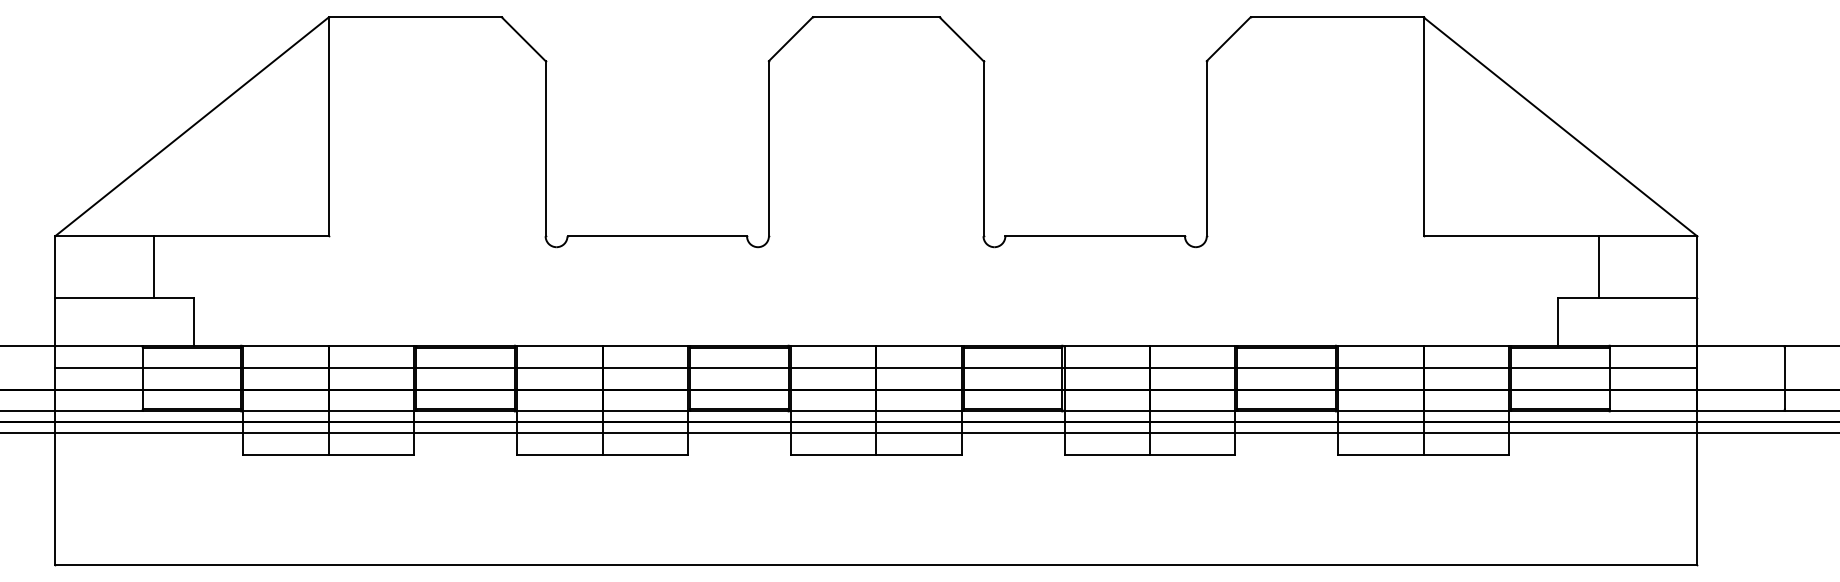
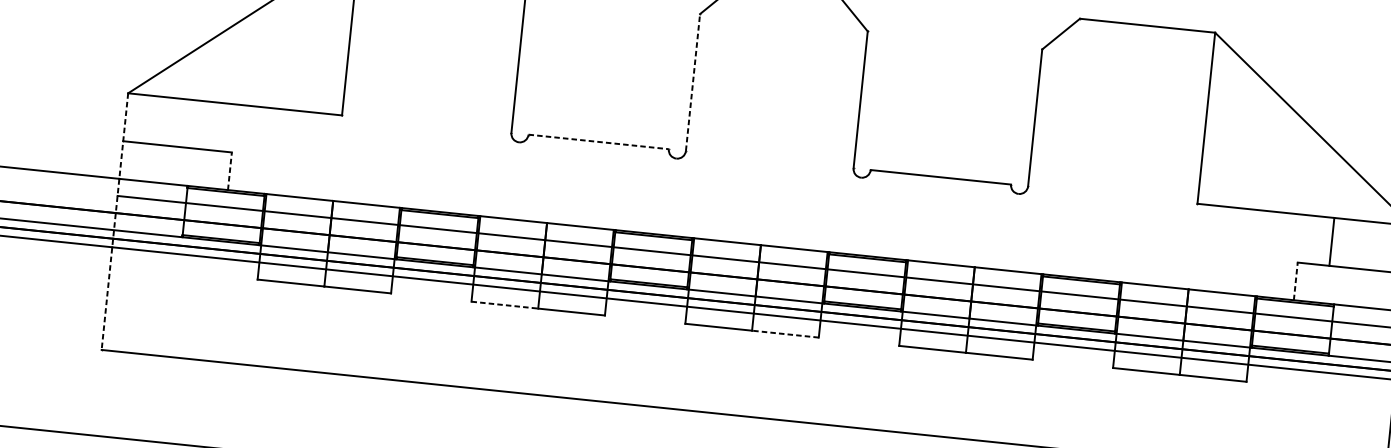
line: (768, 148) -> (692, 82), solid -> dashed
line: (657, 236) -> (598, 142), solid -> dashed
line: (153, 266) -> (202, 124), removed
line: (194, 321) -> (230, 171), solid -> dashed
line: (1558, 321) -> (1296, 281), solid -> dashed
line: (55, 400) -> (115, 221), solid -> dashed
line: (559, 455) -> (504, 305), solid -> dashed
line: (918, 455) -> (785, 334), solid -> dashed

